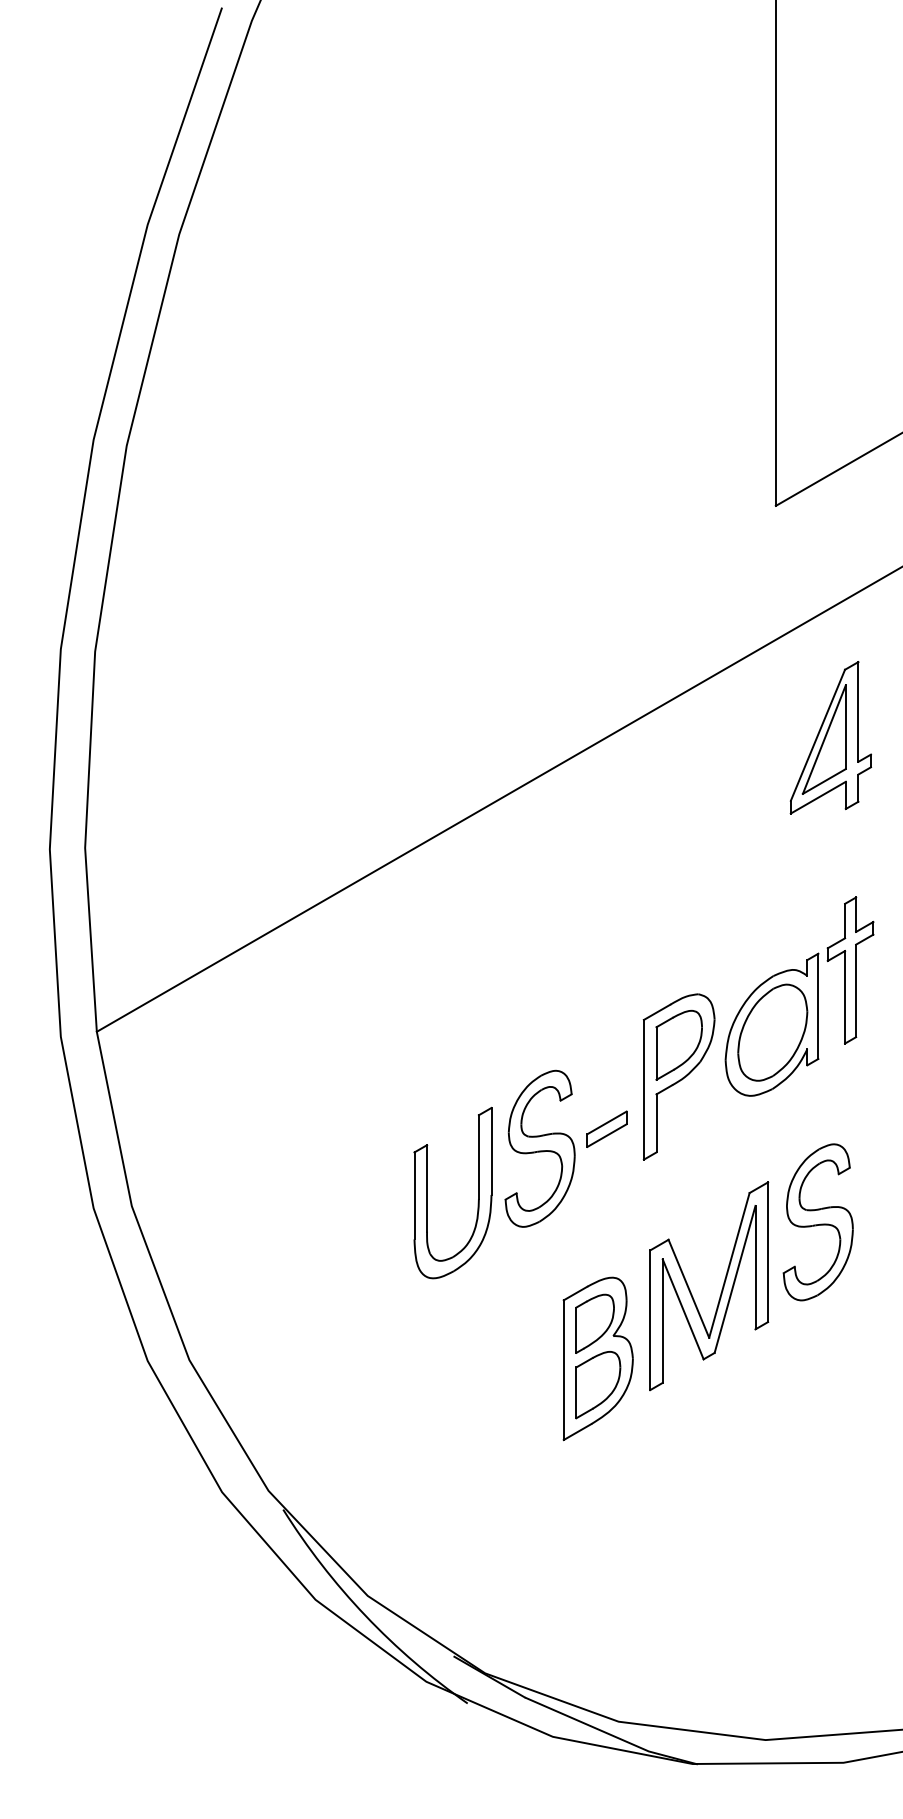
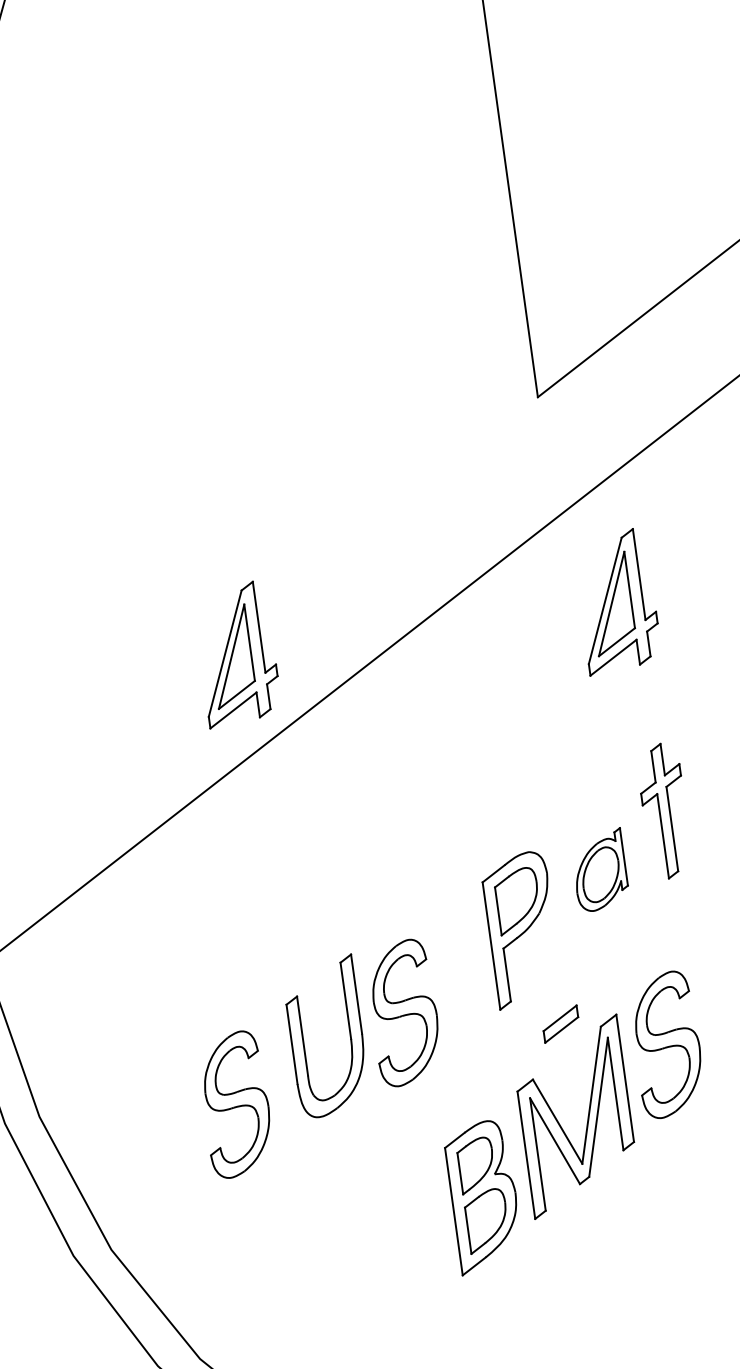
part: (413, 737) -> (236, 654), added
part: (771, 1024) -> (599, 870), size x0.6
part: (606, 1128) -> (560, 1023), moved
part: (427, 1192) -> (303, 1039), moved
part: (344, 1222) -> (235, 1104), added

